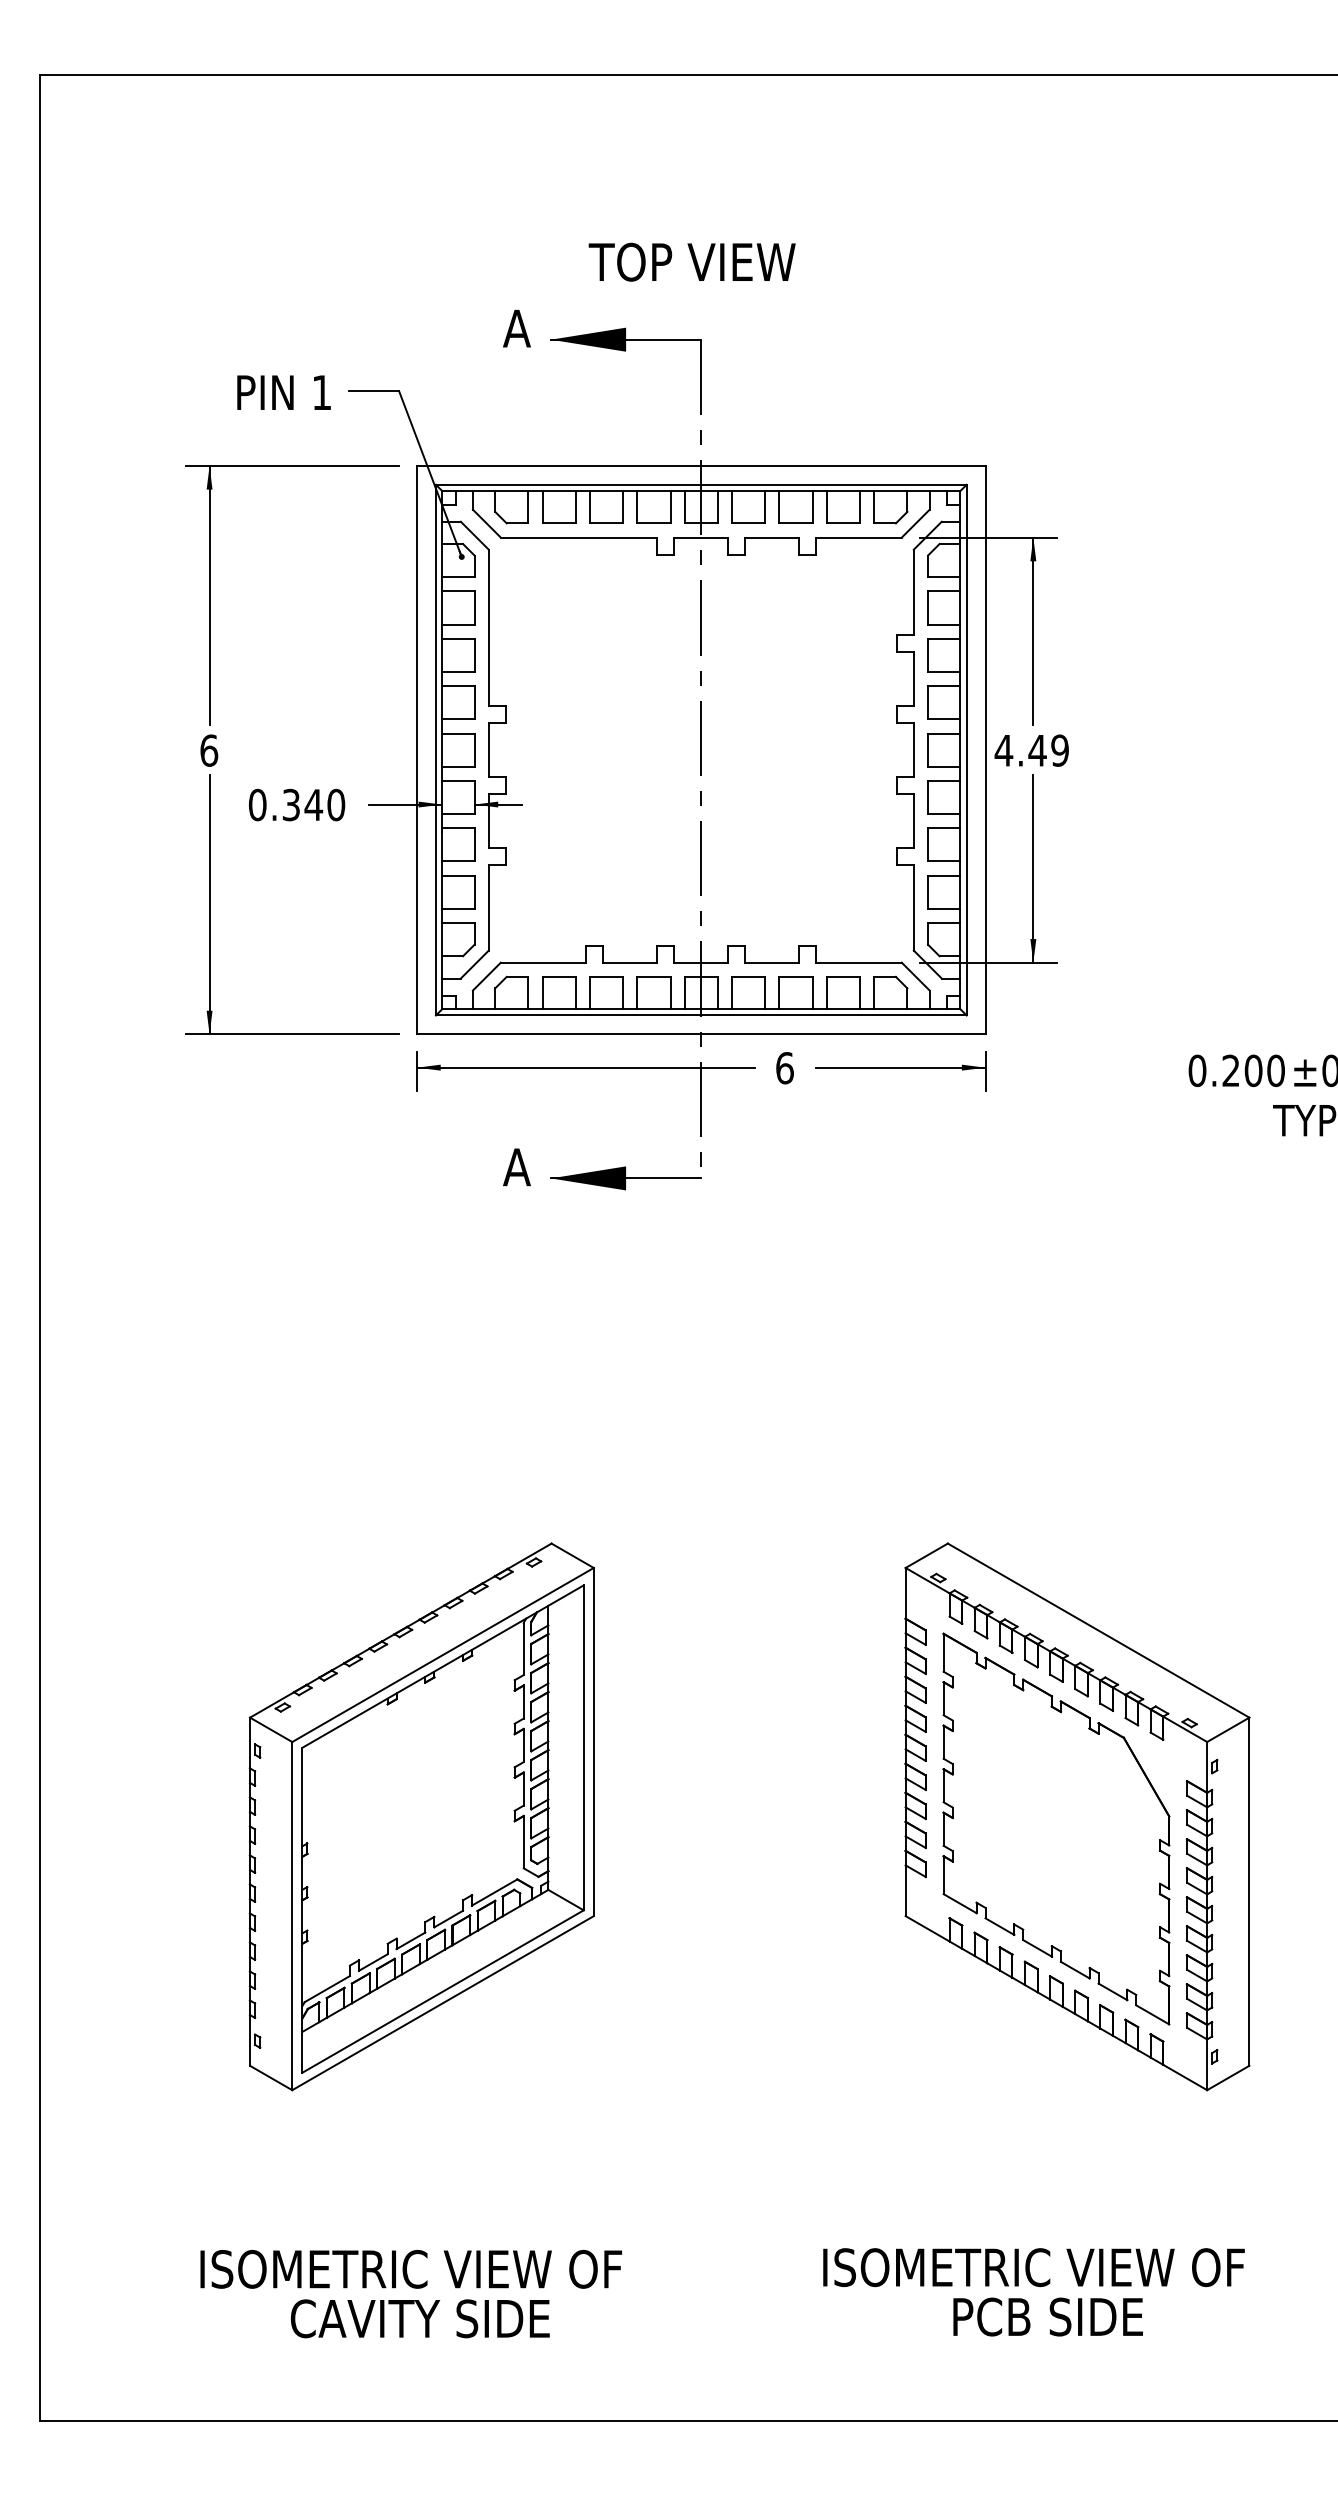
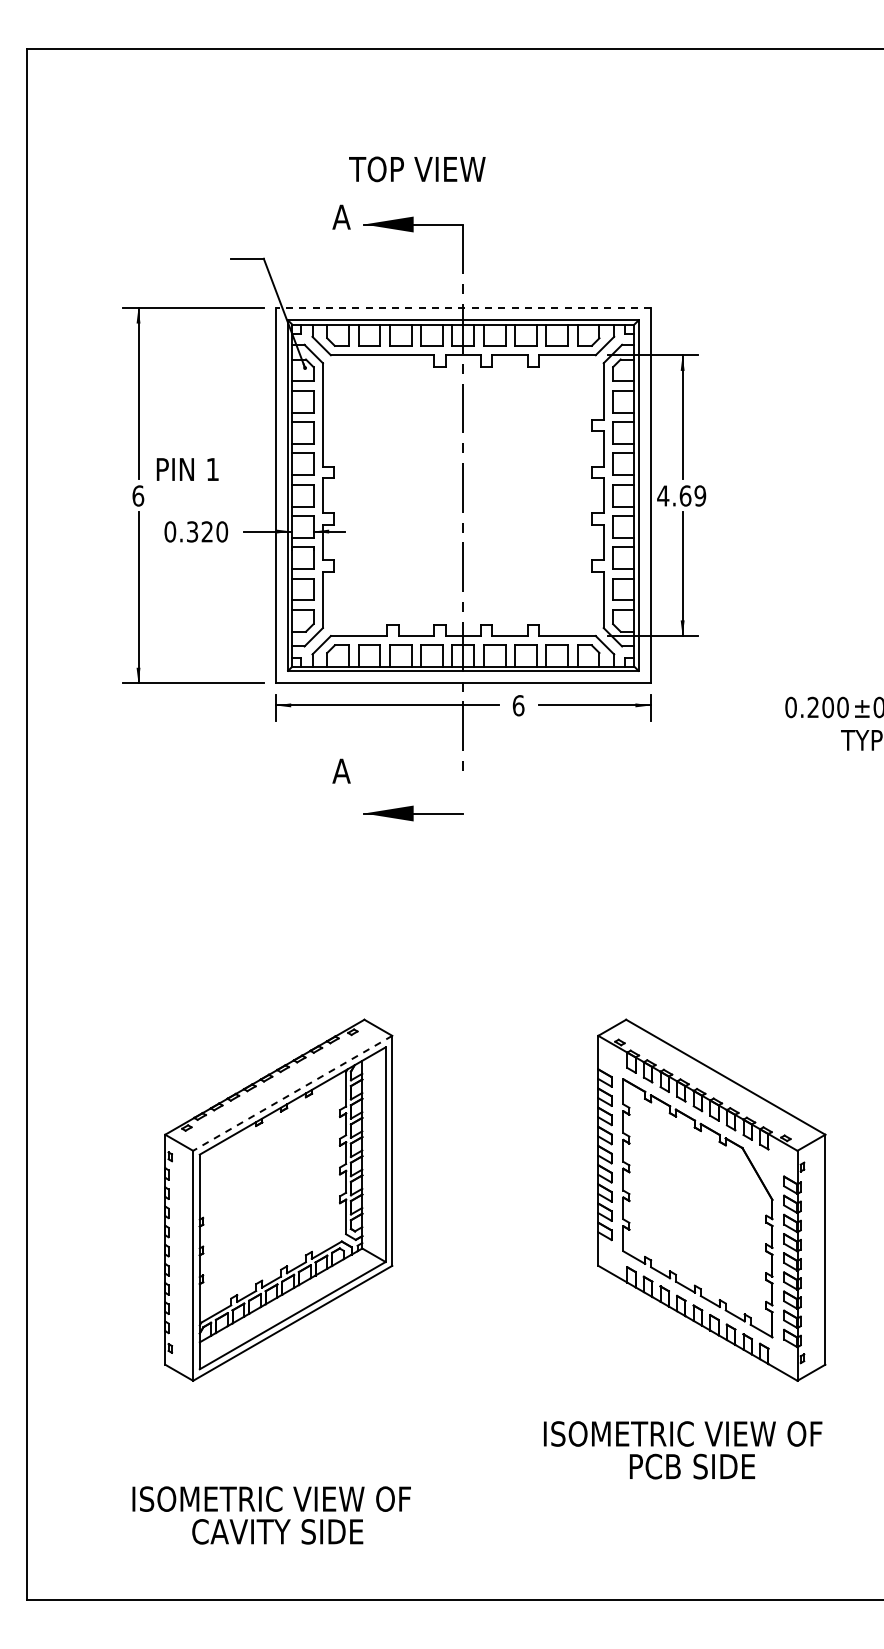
text: (692, 262) -> (417, 169), moved
text: (283, 392) -> (187, 469), moved
line: (701, 465) -> (463, 307), solid -> dashed
text: (1037, 749) -> (685, 495), 4.49 -> 4.69
text: (313, 804) -> (207, 531), 0.340 -> 0.320
part: (625, 1178) -> (413, 813), moved
line: (442, 1655) -> (292, 1093), solid -> dashed
text: (1034, 2292) -> (683, 1450), moved

